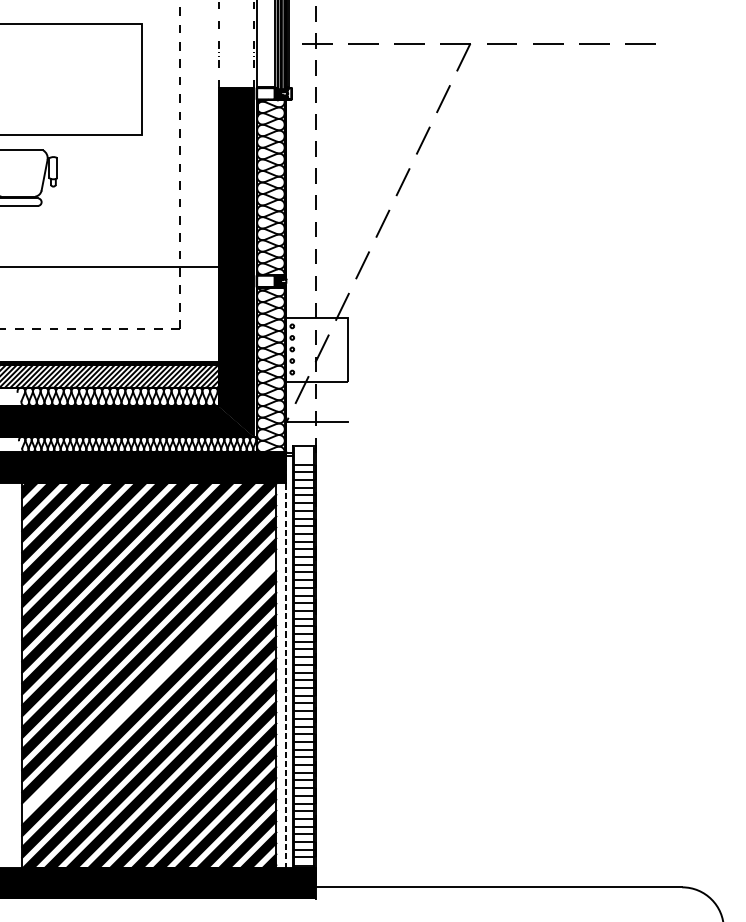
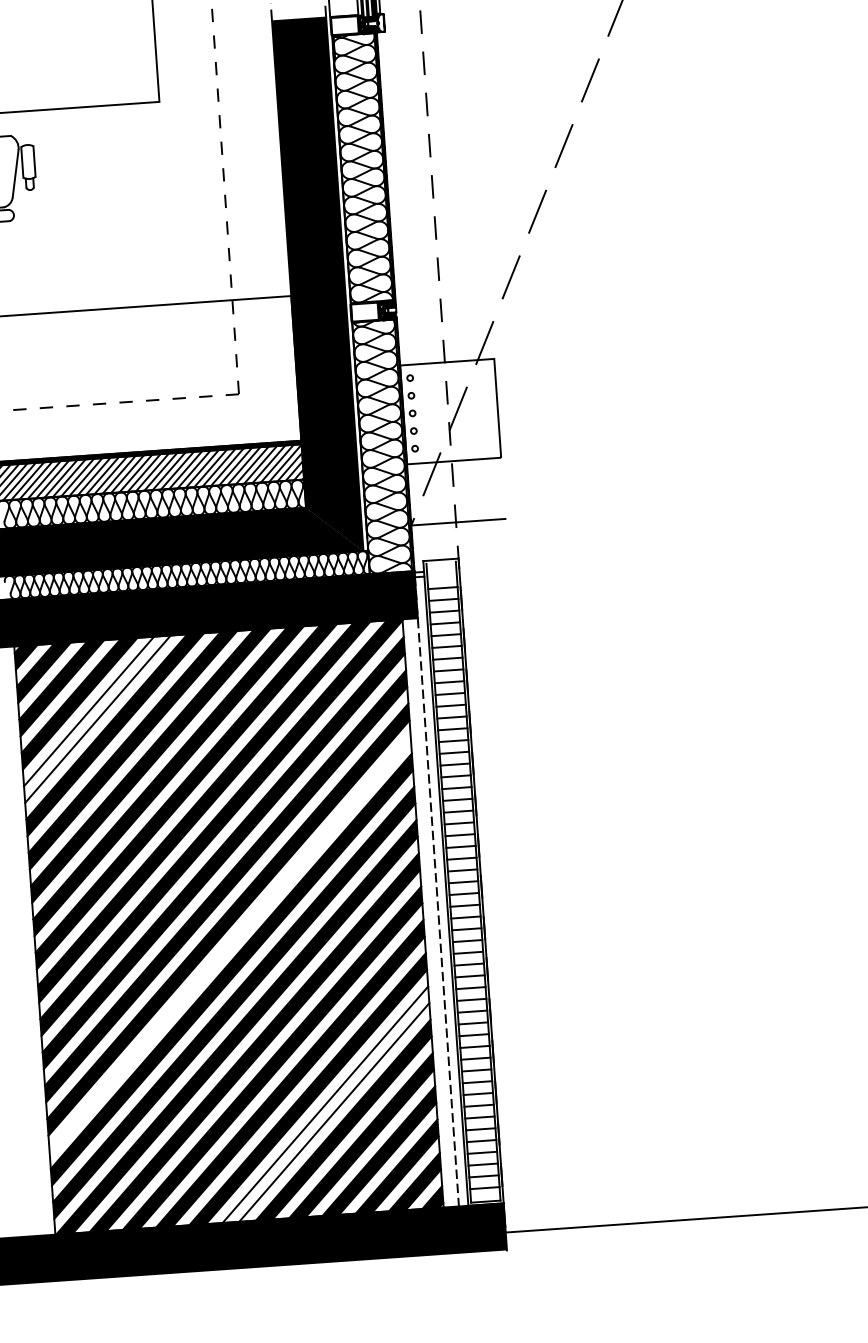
fill: (73, 534) -> (98, 719), removed
fill: (203, 795) -> (324, 1104), removed

